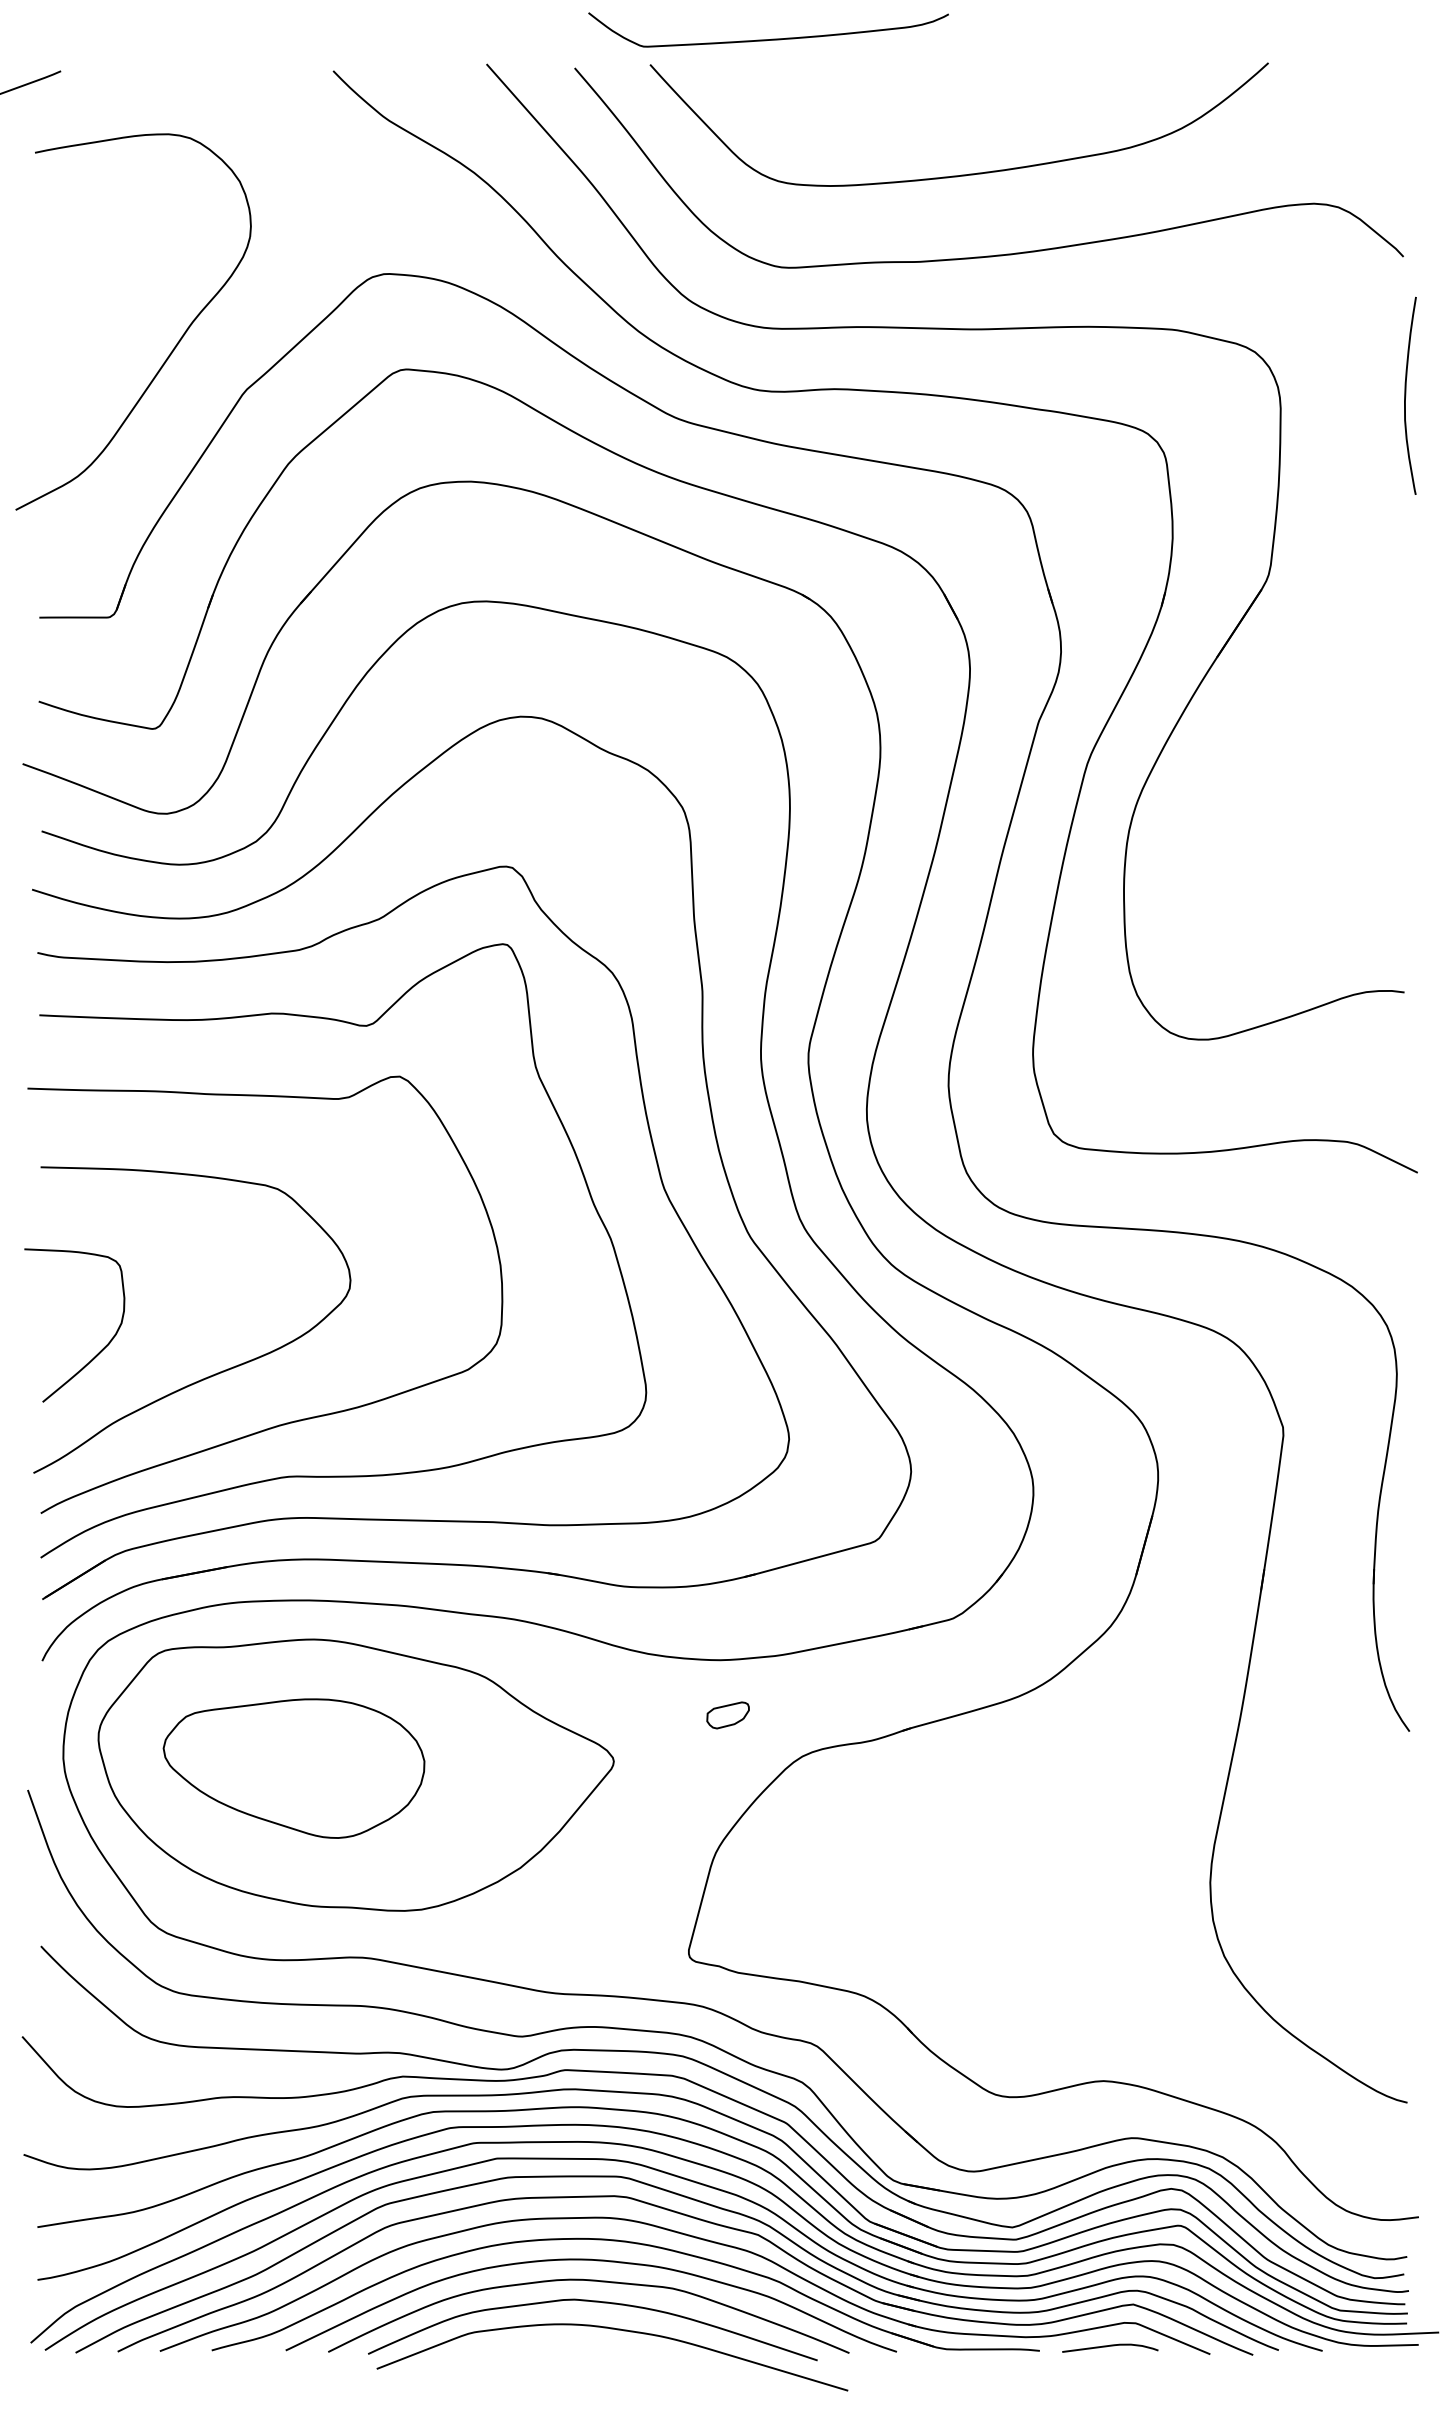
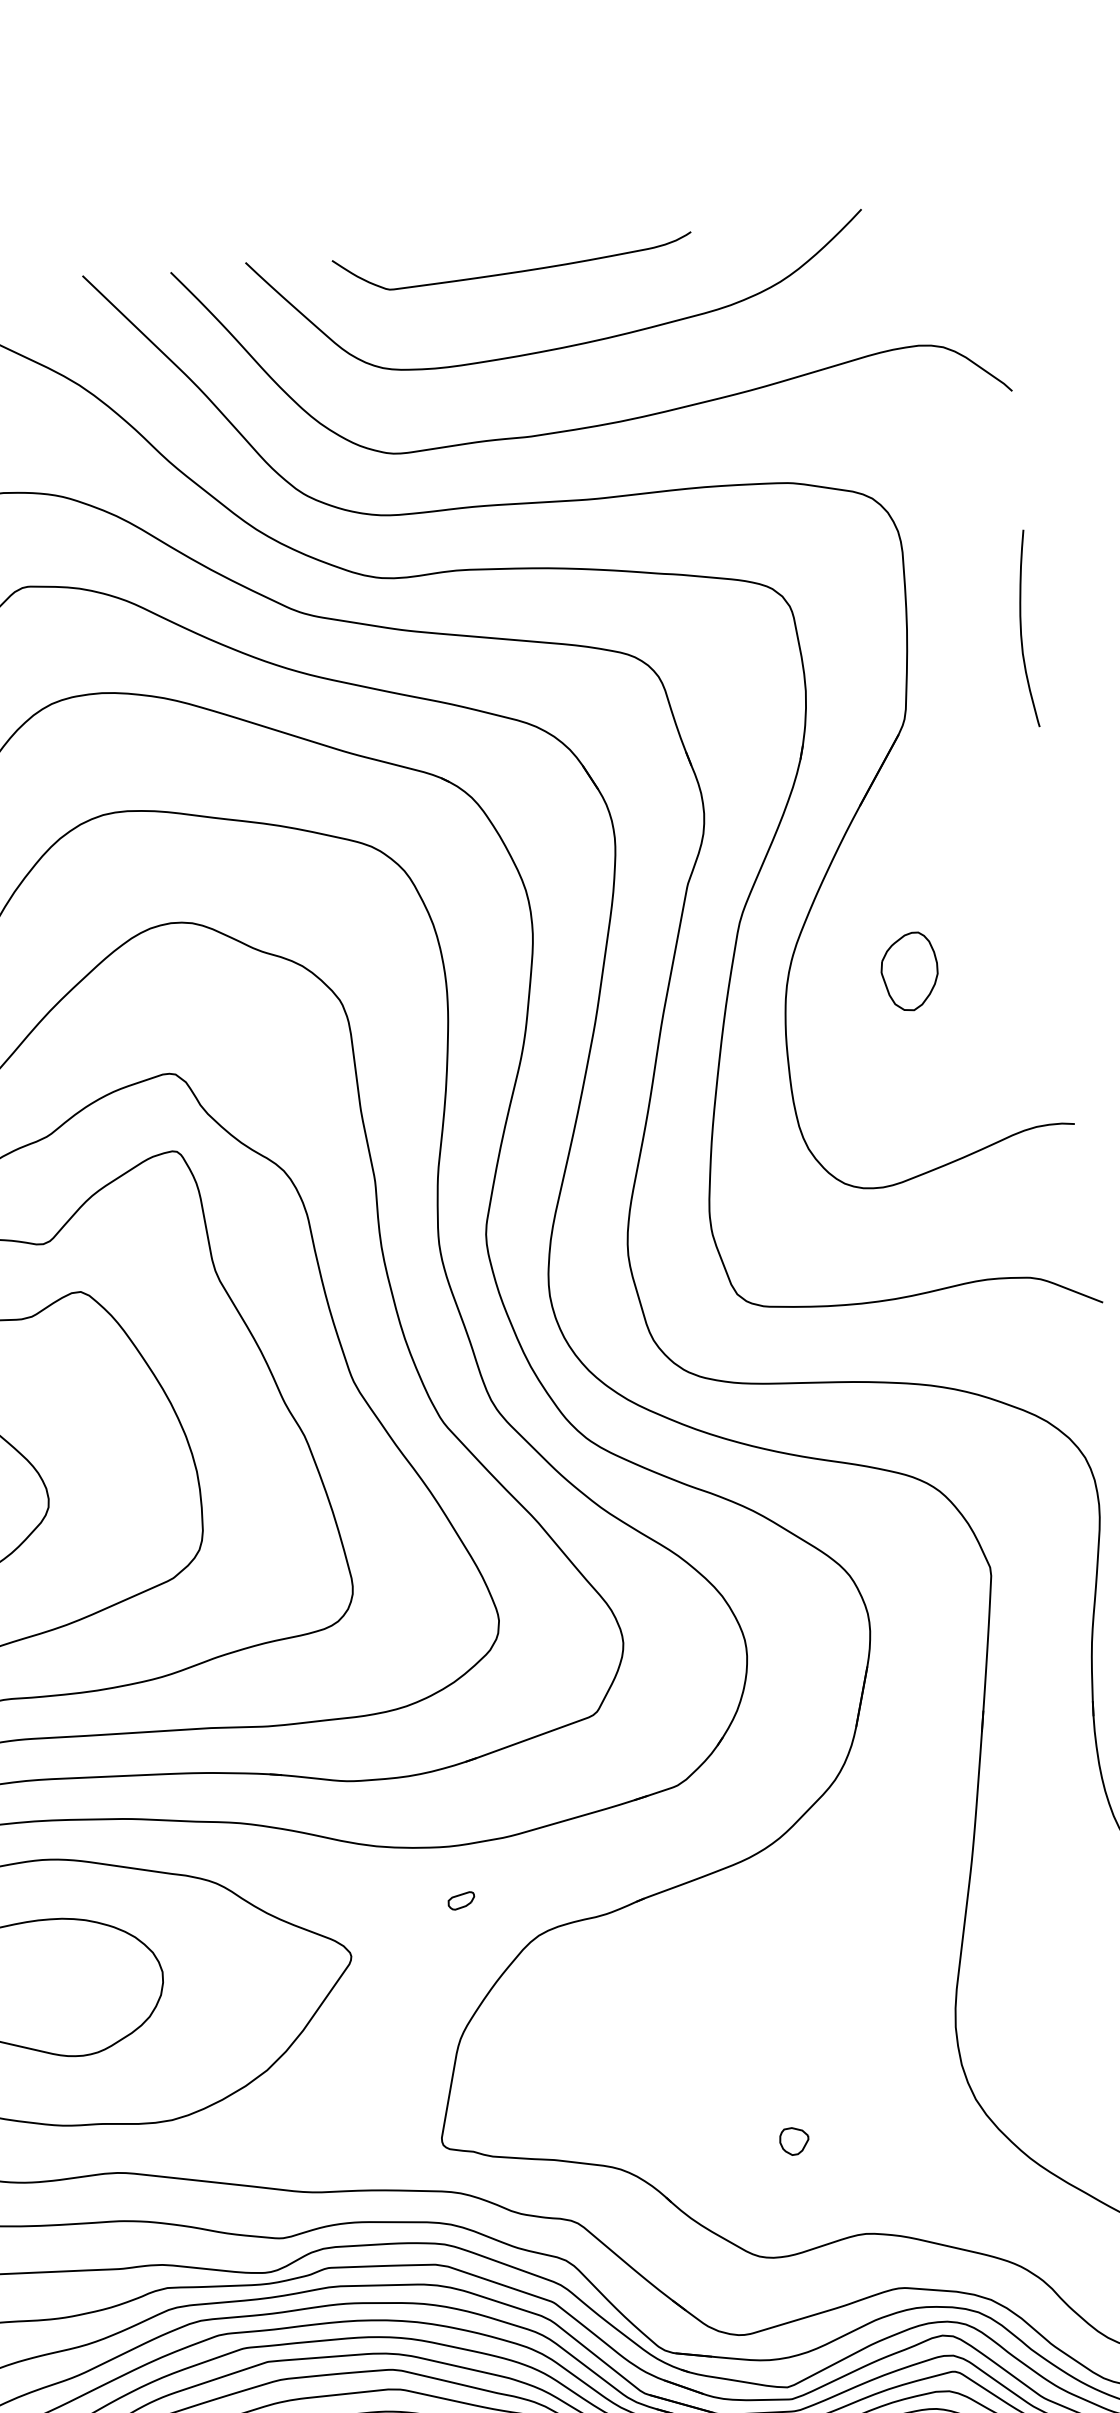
curve: (772, 38) -> (517, 270), moved
curve: (1406, 395) -> (1022, 628), moved
part: (1252, 826) -> (909, 971), added
part: (728, 1715) -> (461, 1901), size x0.62
part: (1039, 1982) -> (793, 2141), added

